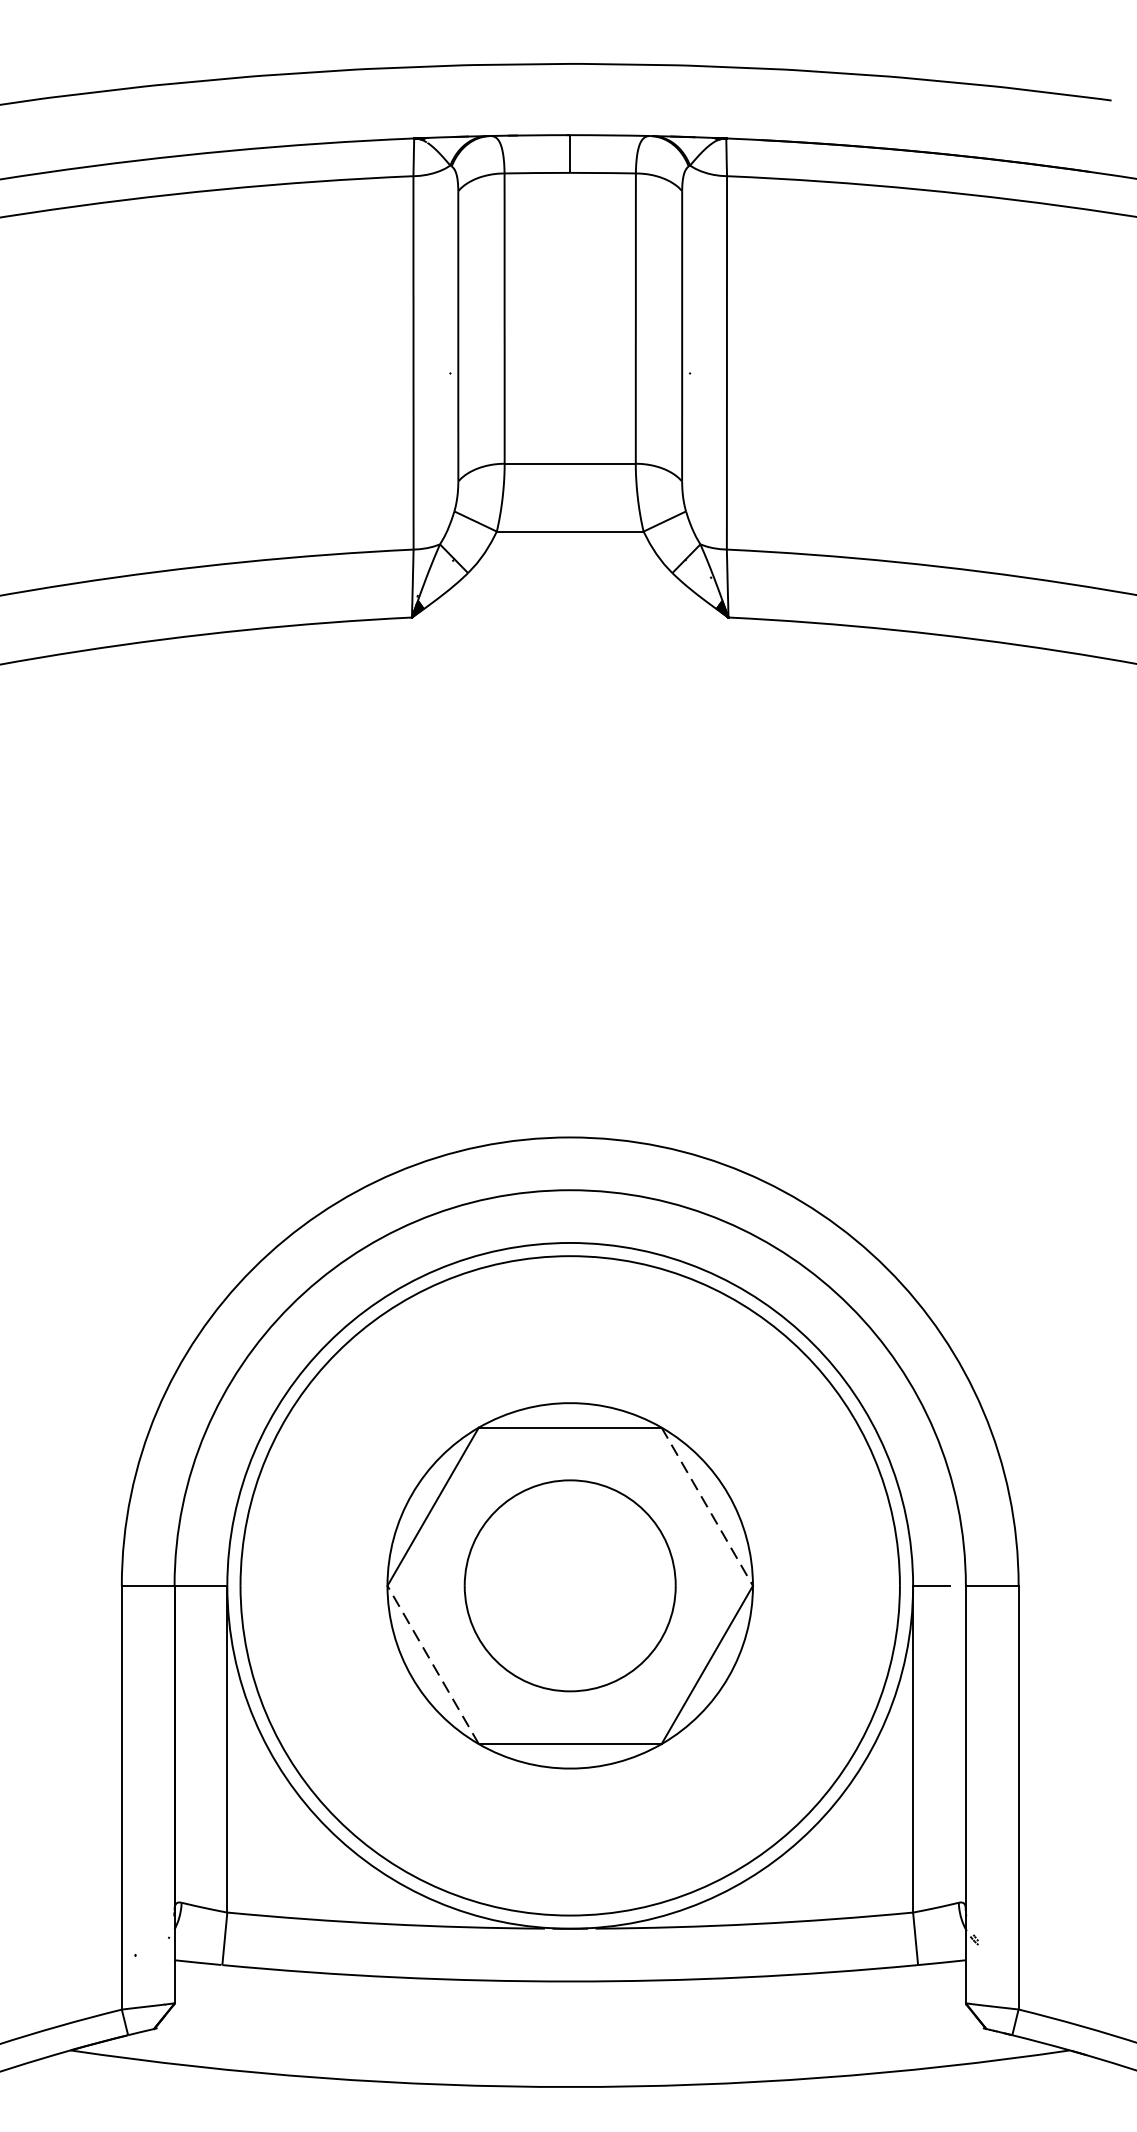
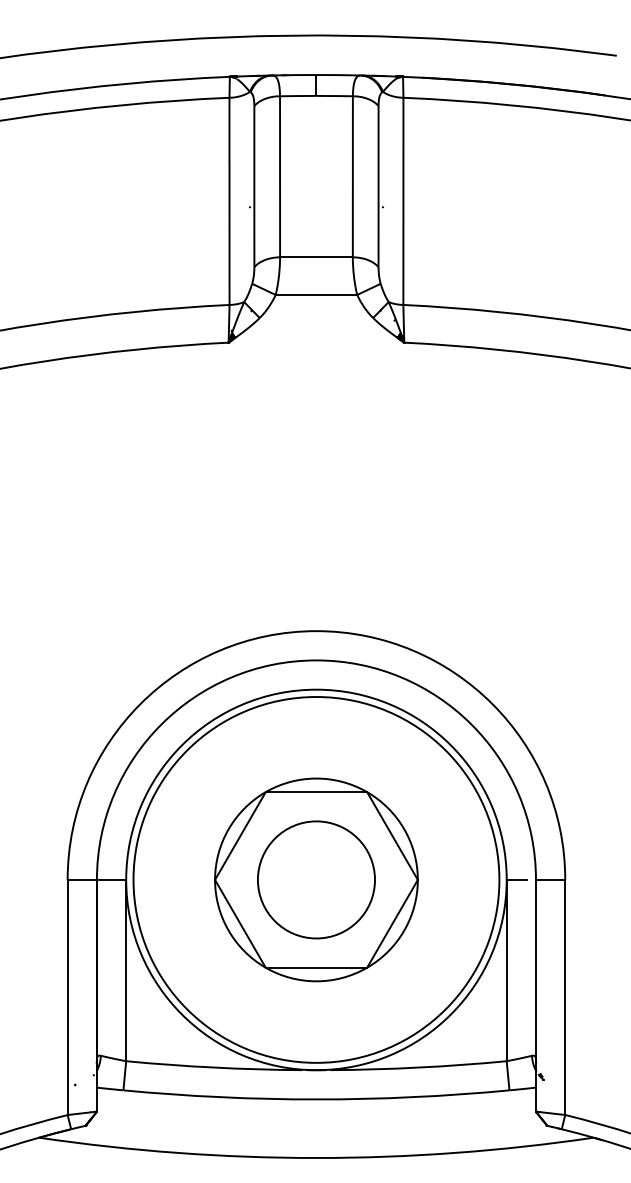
line: (707, 1507) -> (392, 836), dashed -> solid
line: (433, 1664) -> (240, 923), dashed -> solid

